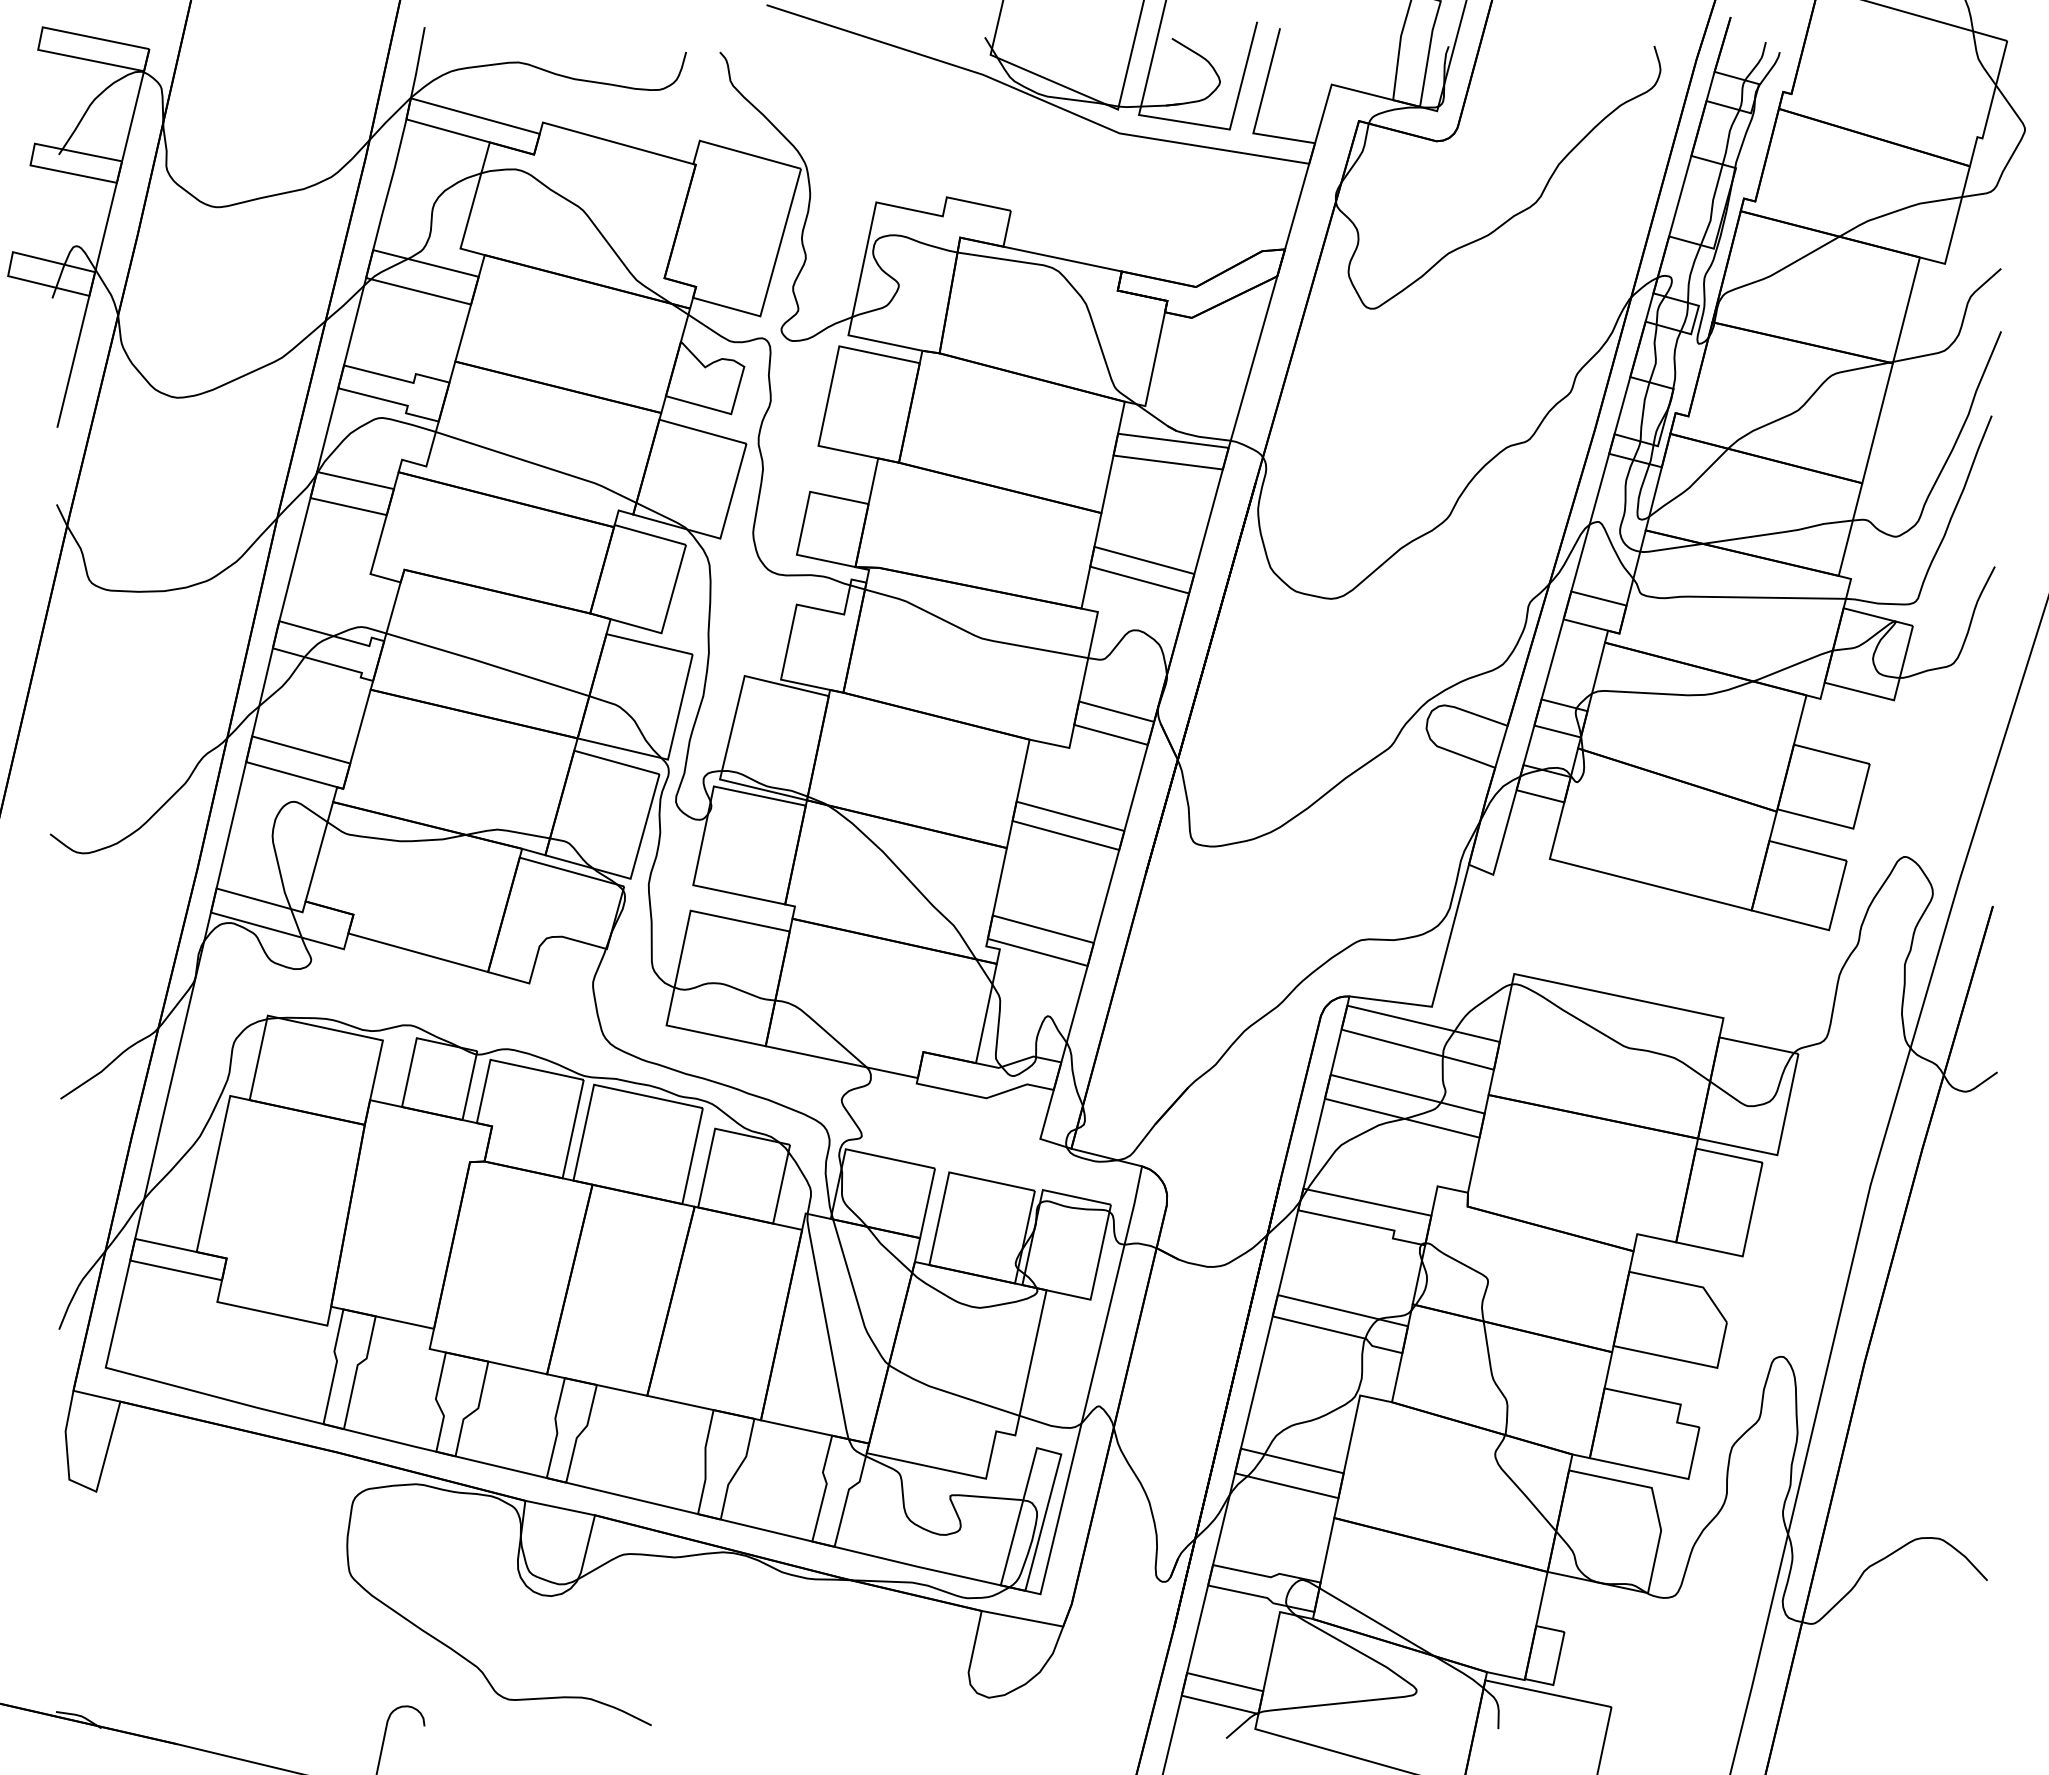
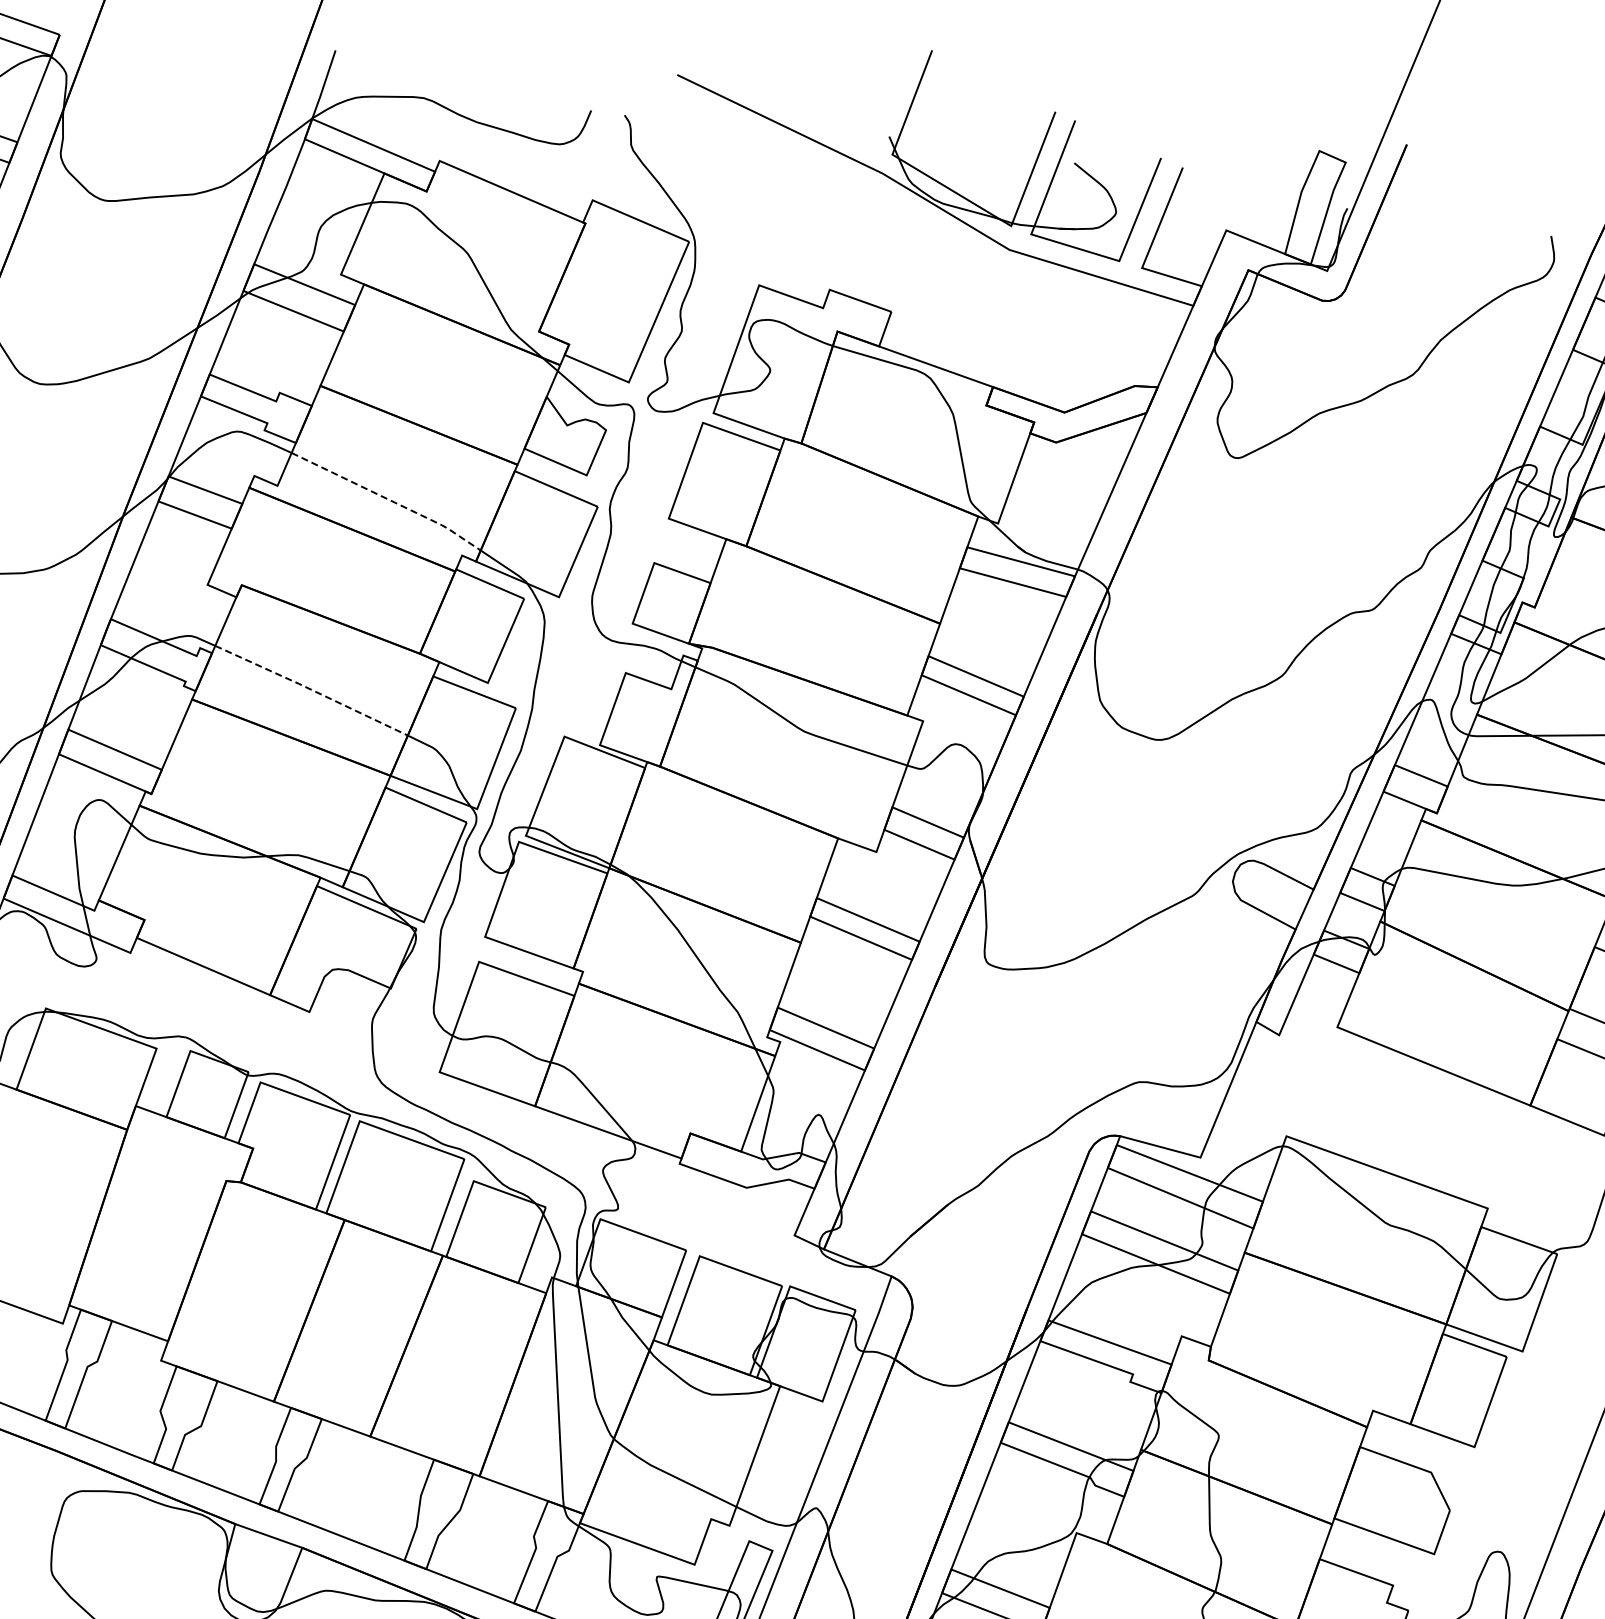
line: (538, 465) -> (388, 500), solid -> dashed
line: (487, 663) -> (311, 689), solid -> dashed

